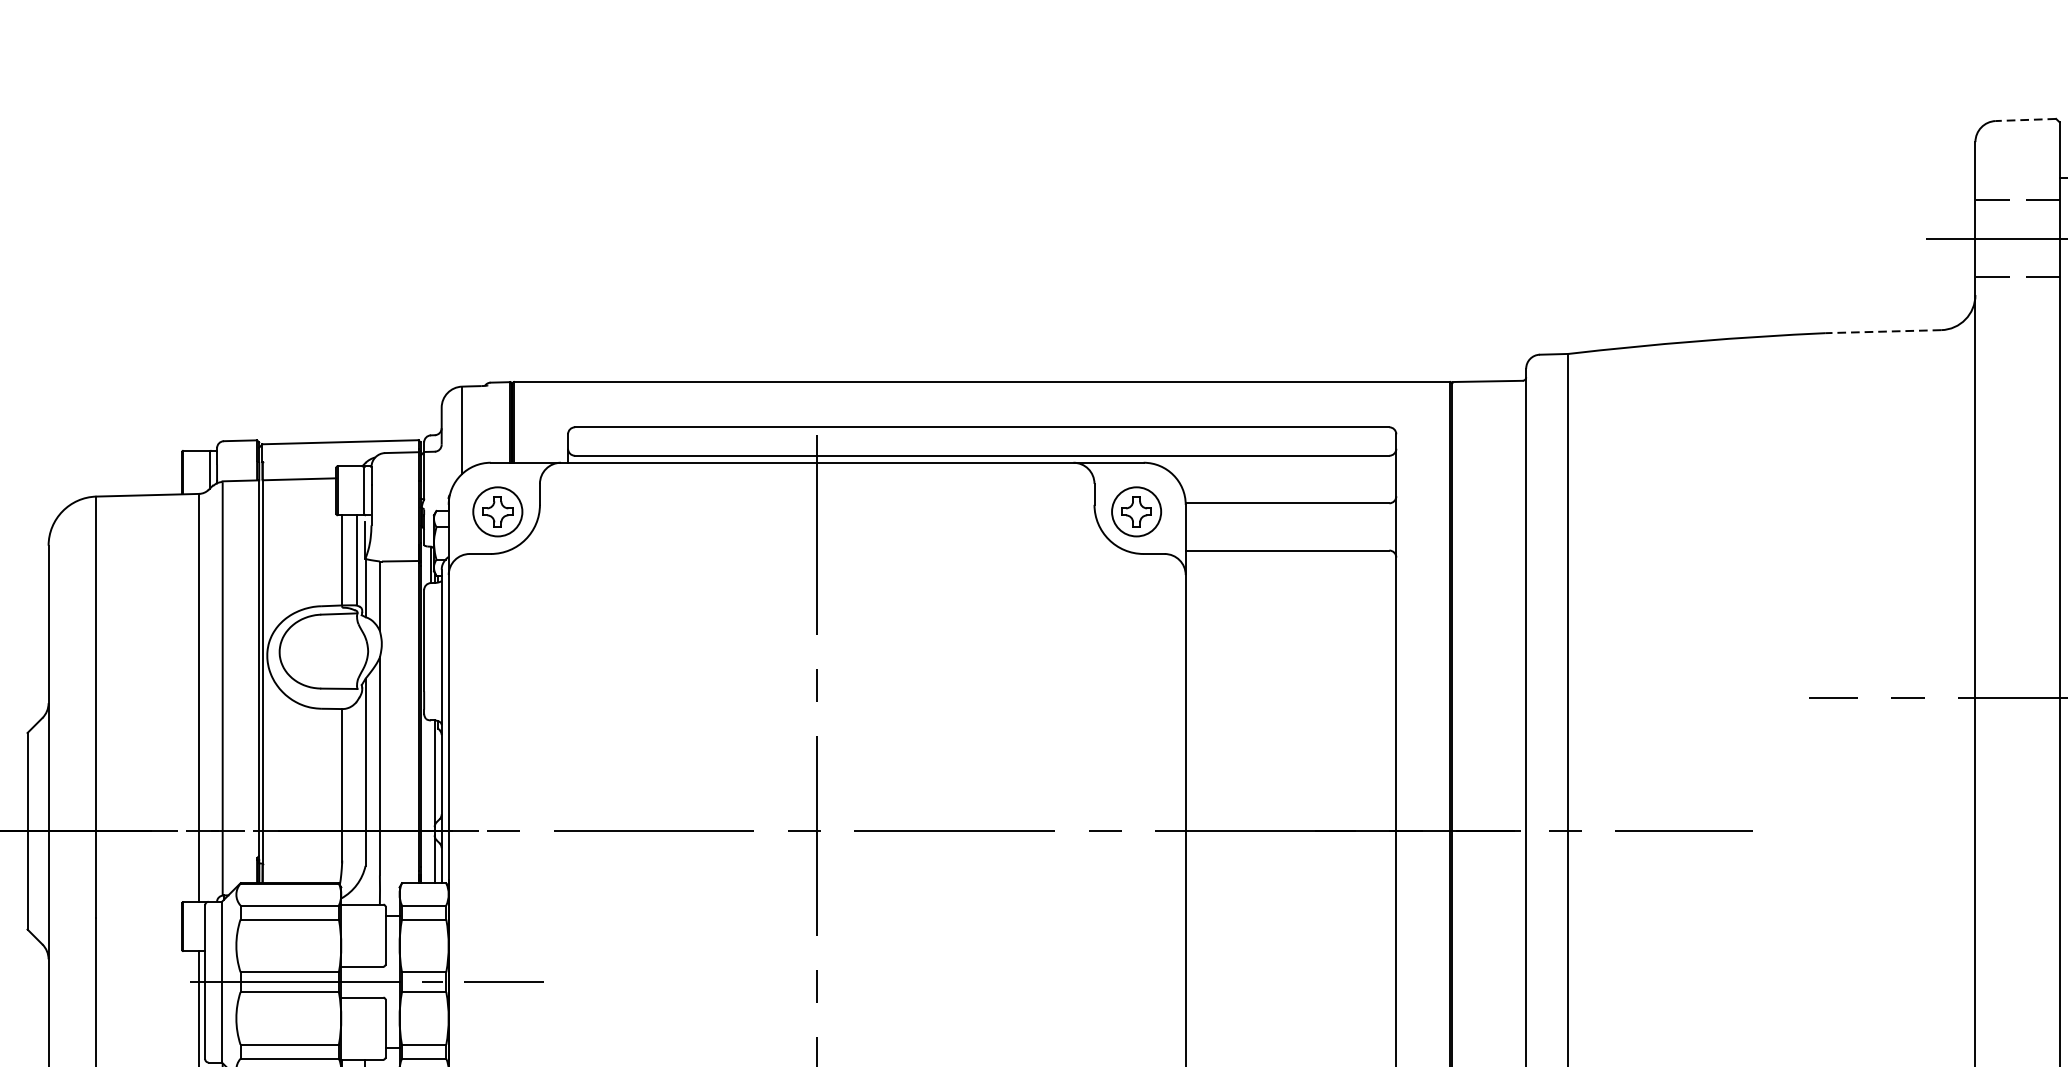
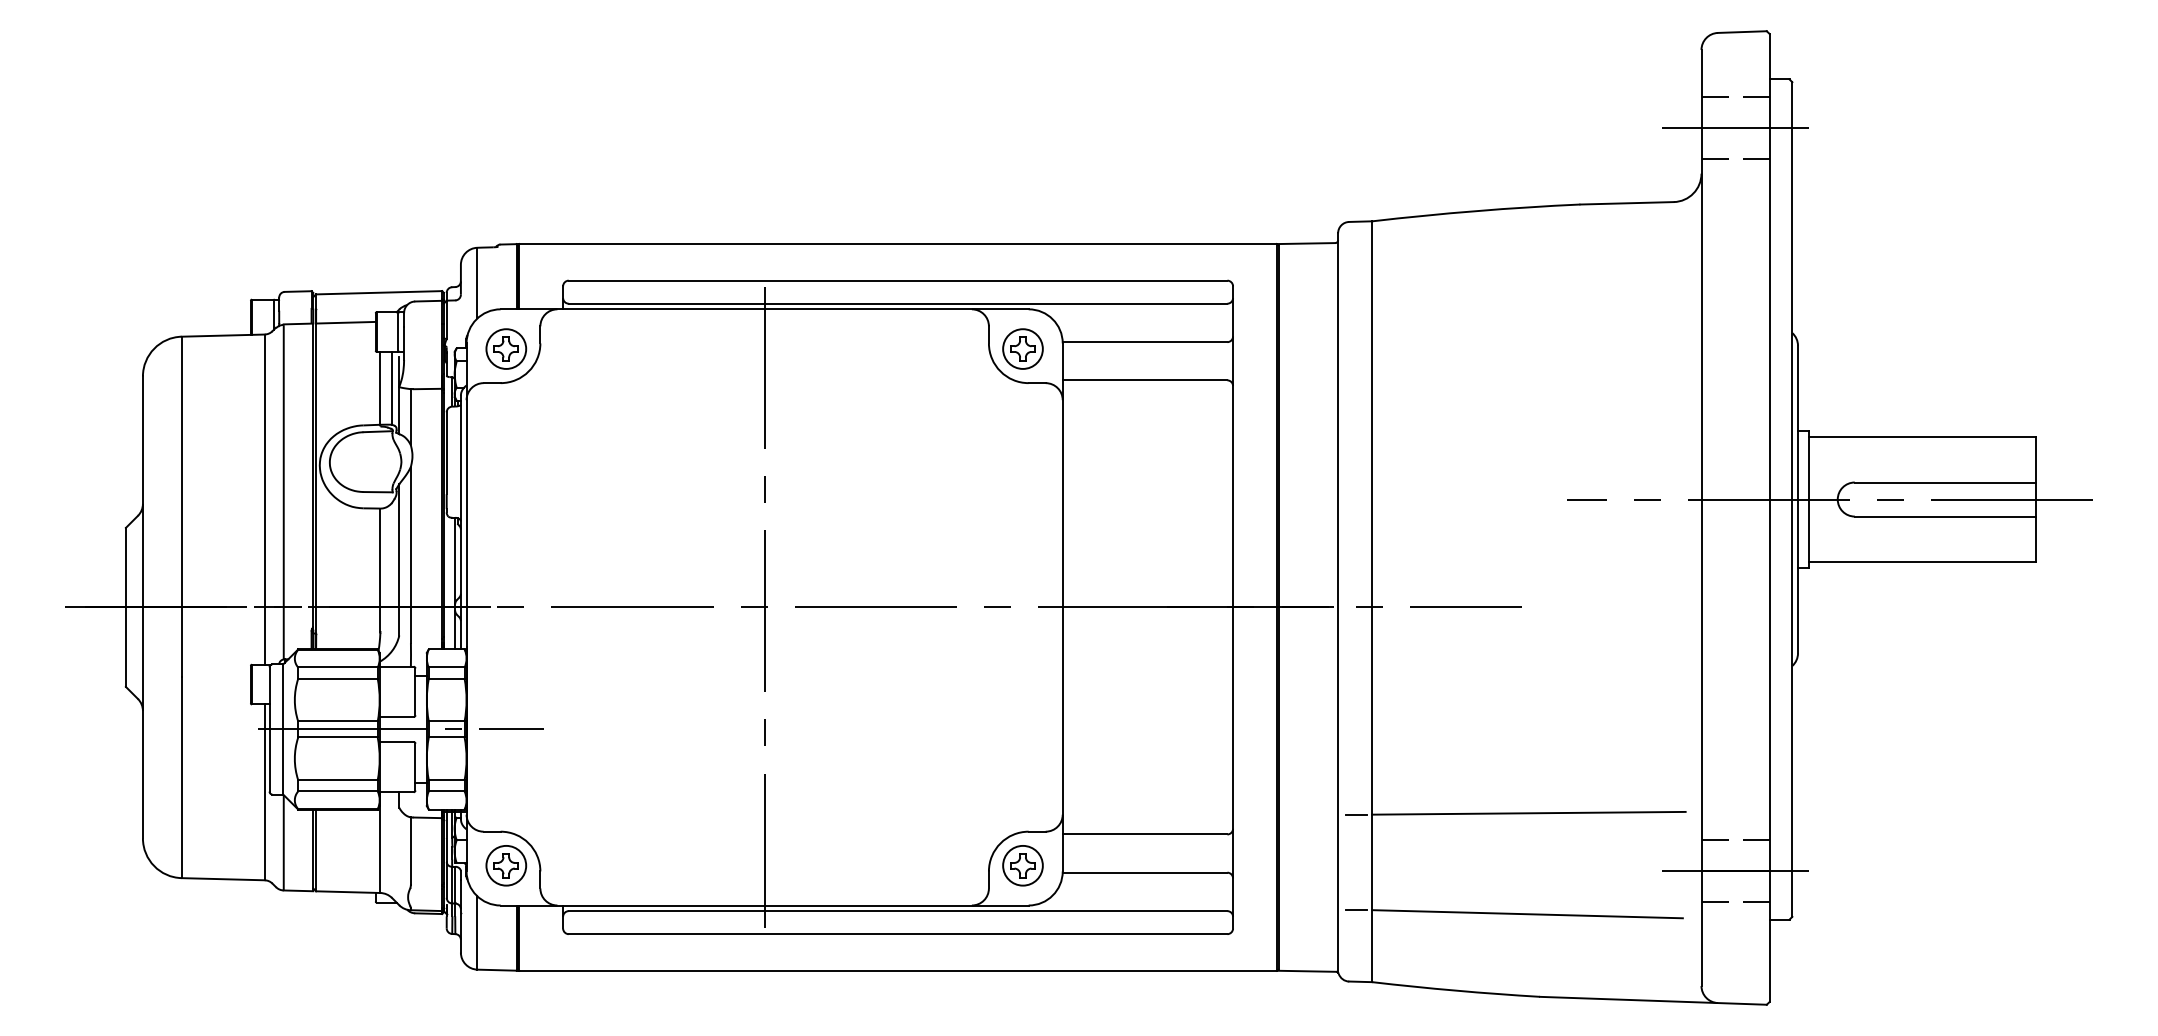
line: (2024, 120) -> (1741, 32), dashed -> solid
line: (1883, 331) -> (1627, 203), dashed -> solid

